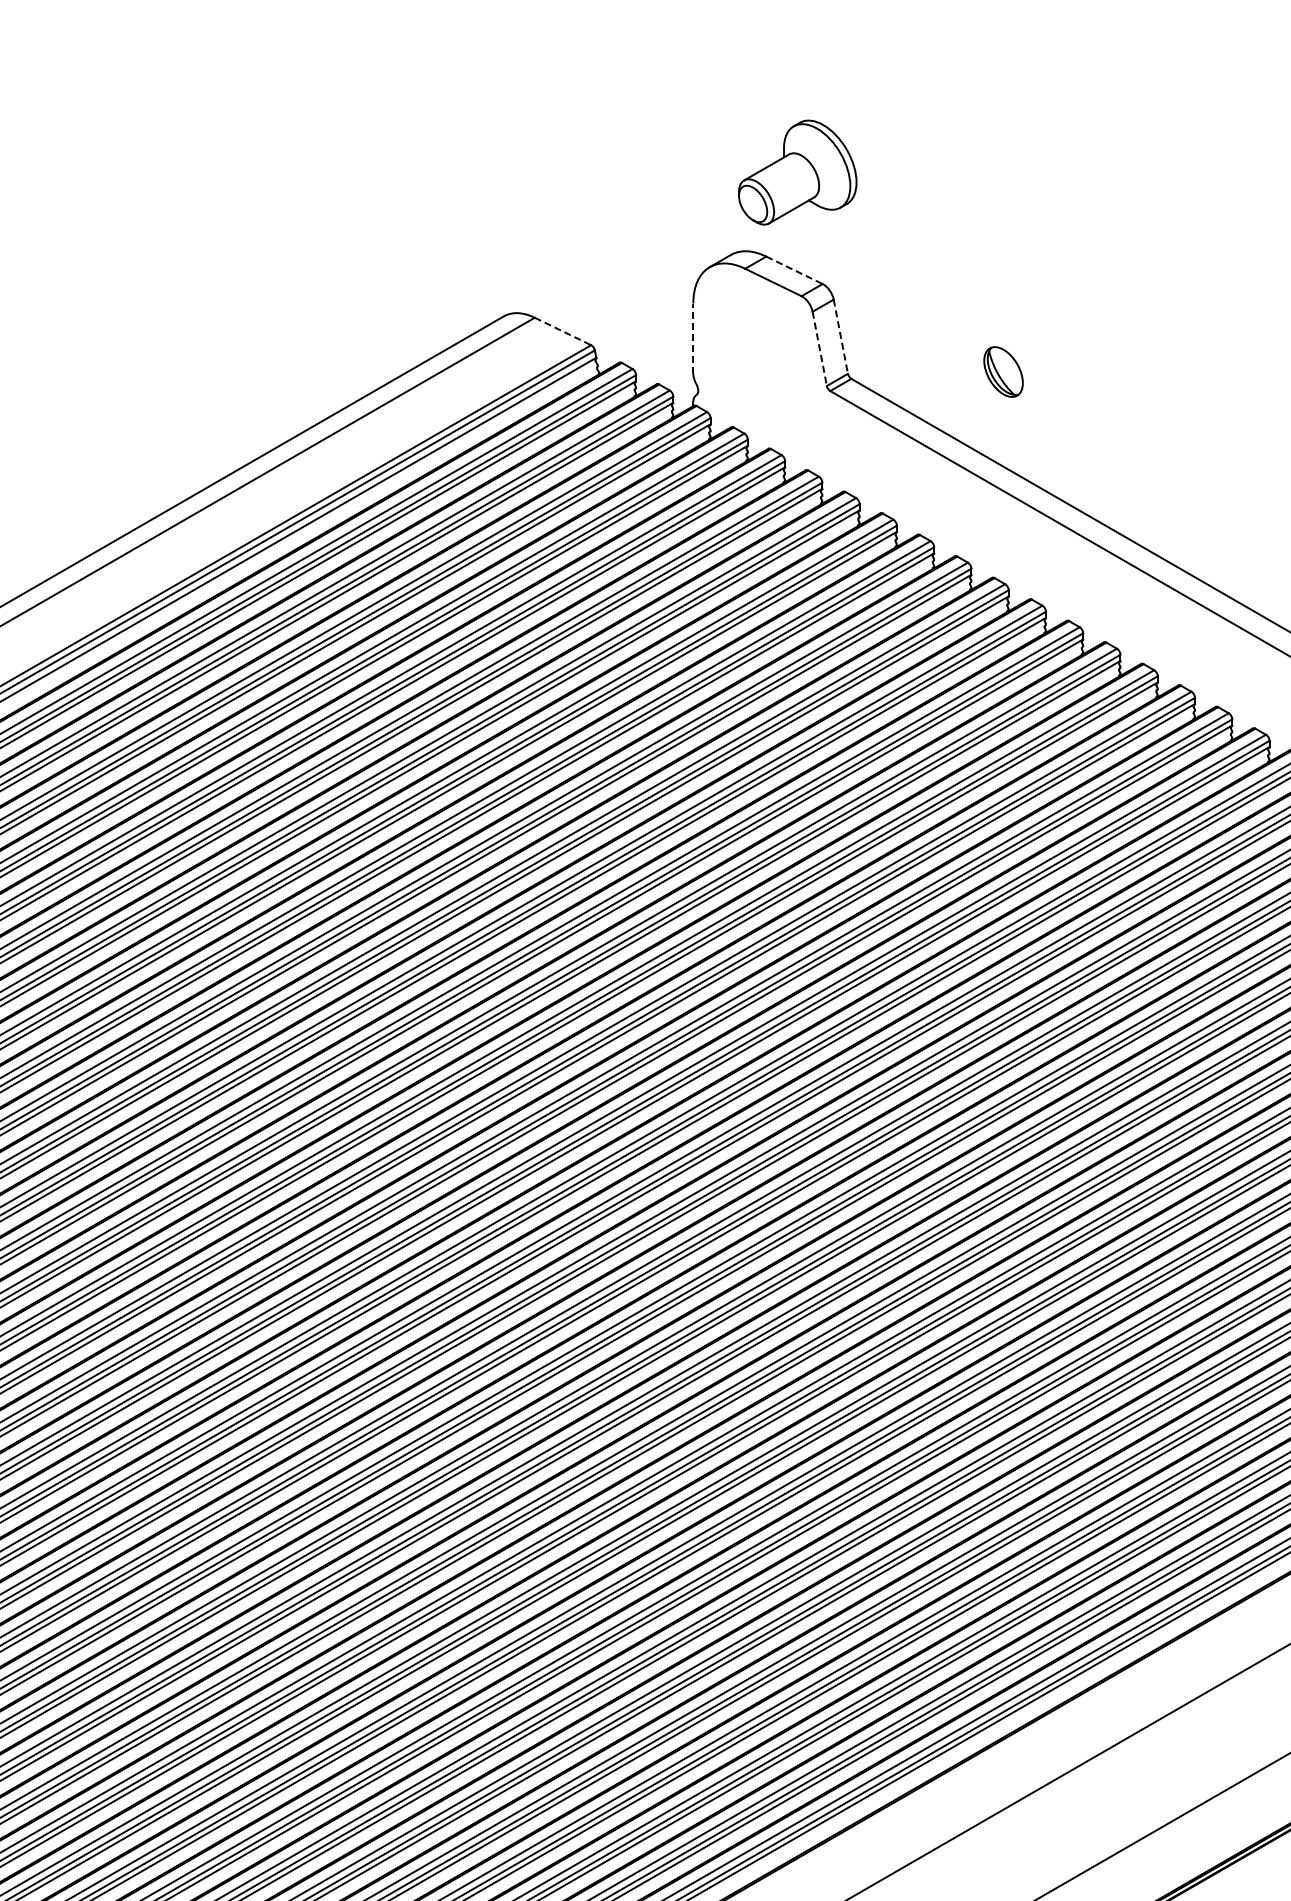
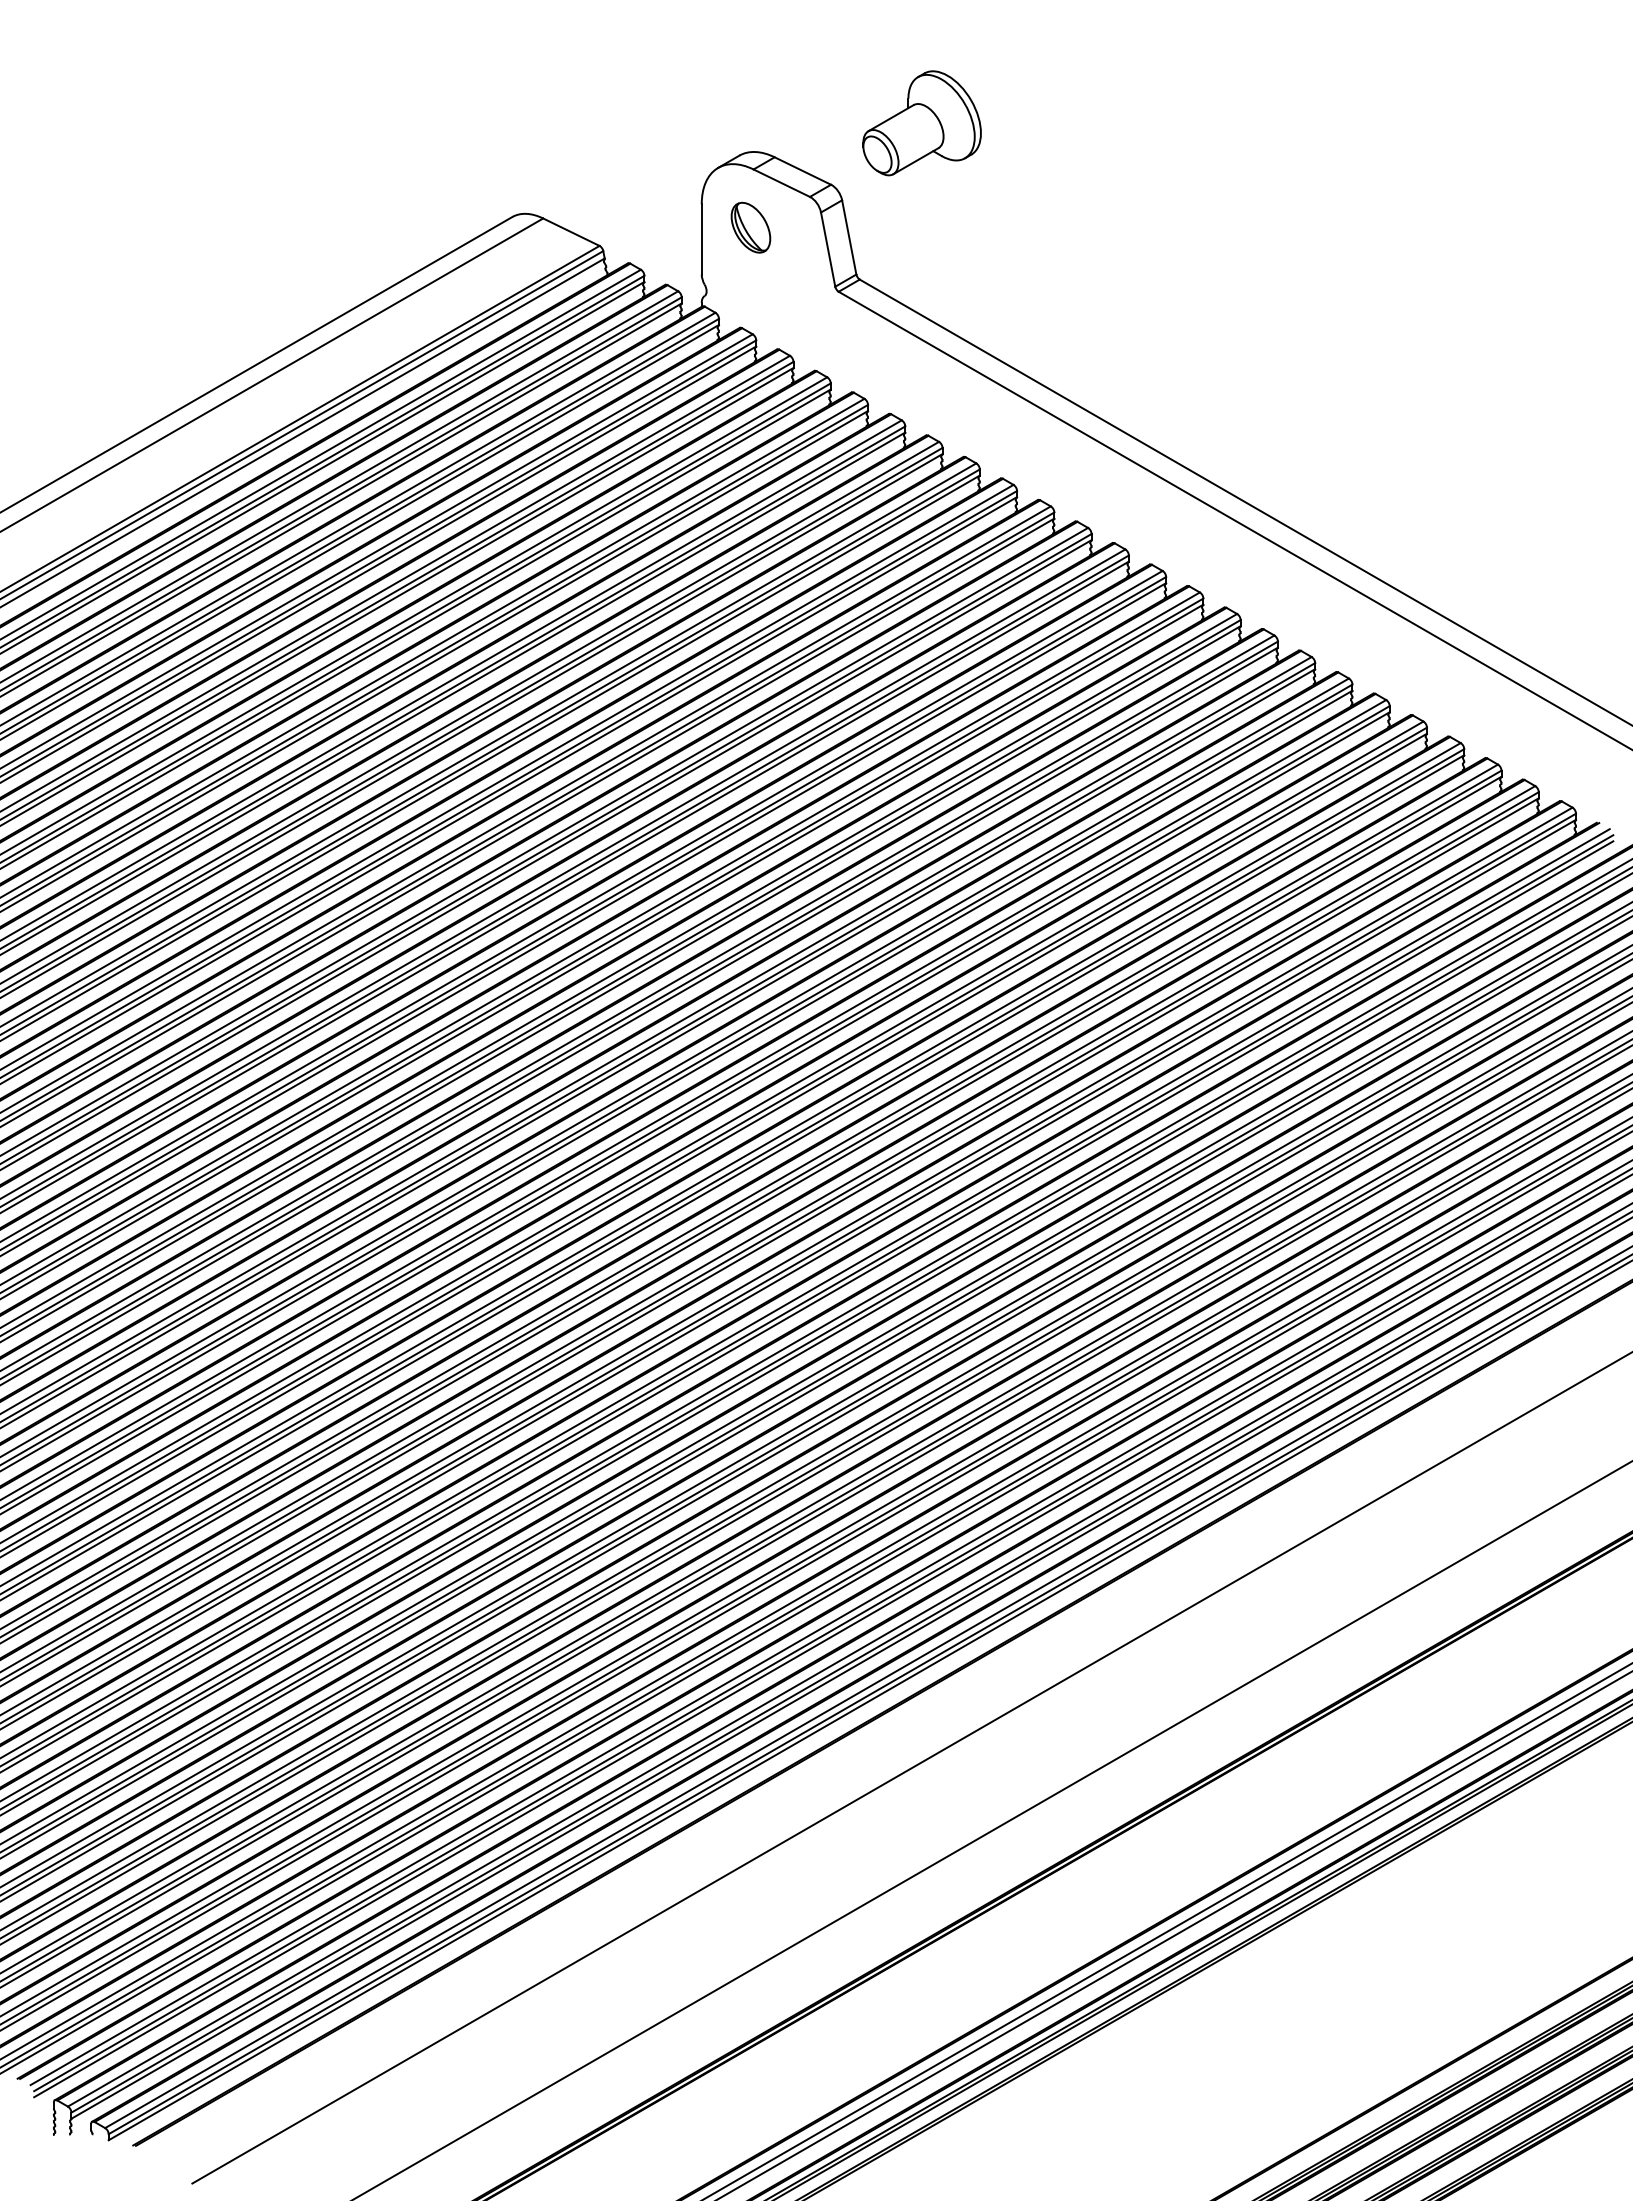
part: (797, 172) -> (921, 123), moved
line: (795, 270) -> (803, 171), dashed -> solid
line: (563, 331) -> (571, 232), dashed -> solid
line: (841, 336) -> (849, 237), dashed -> solid
line: (693, 337) -> (701, 238), dashed -> solid
line: (820, 348) -> (828, 249), dashed -> solid
part: (1003, 371) -> (750, 227), moved

